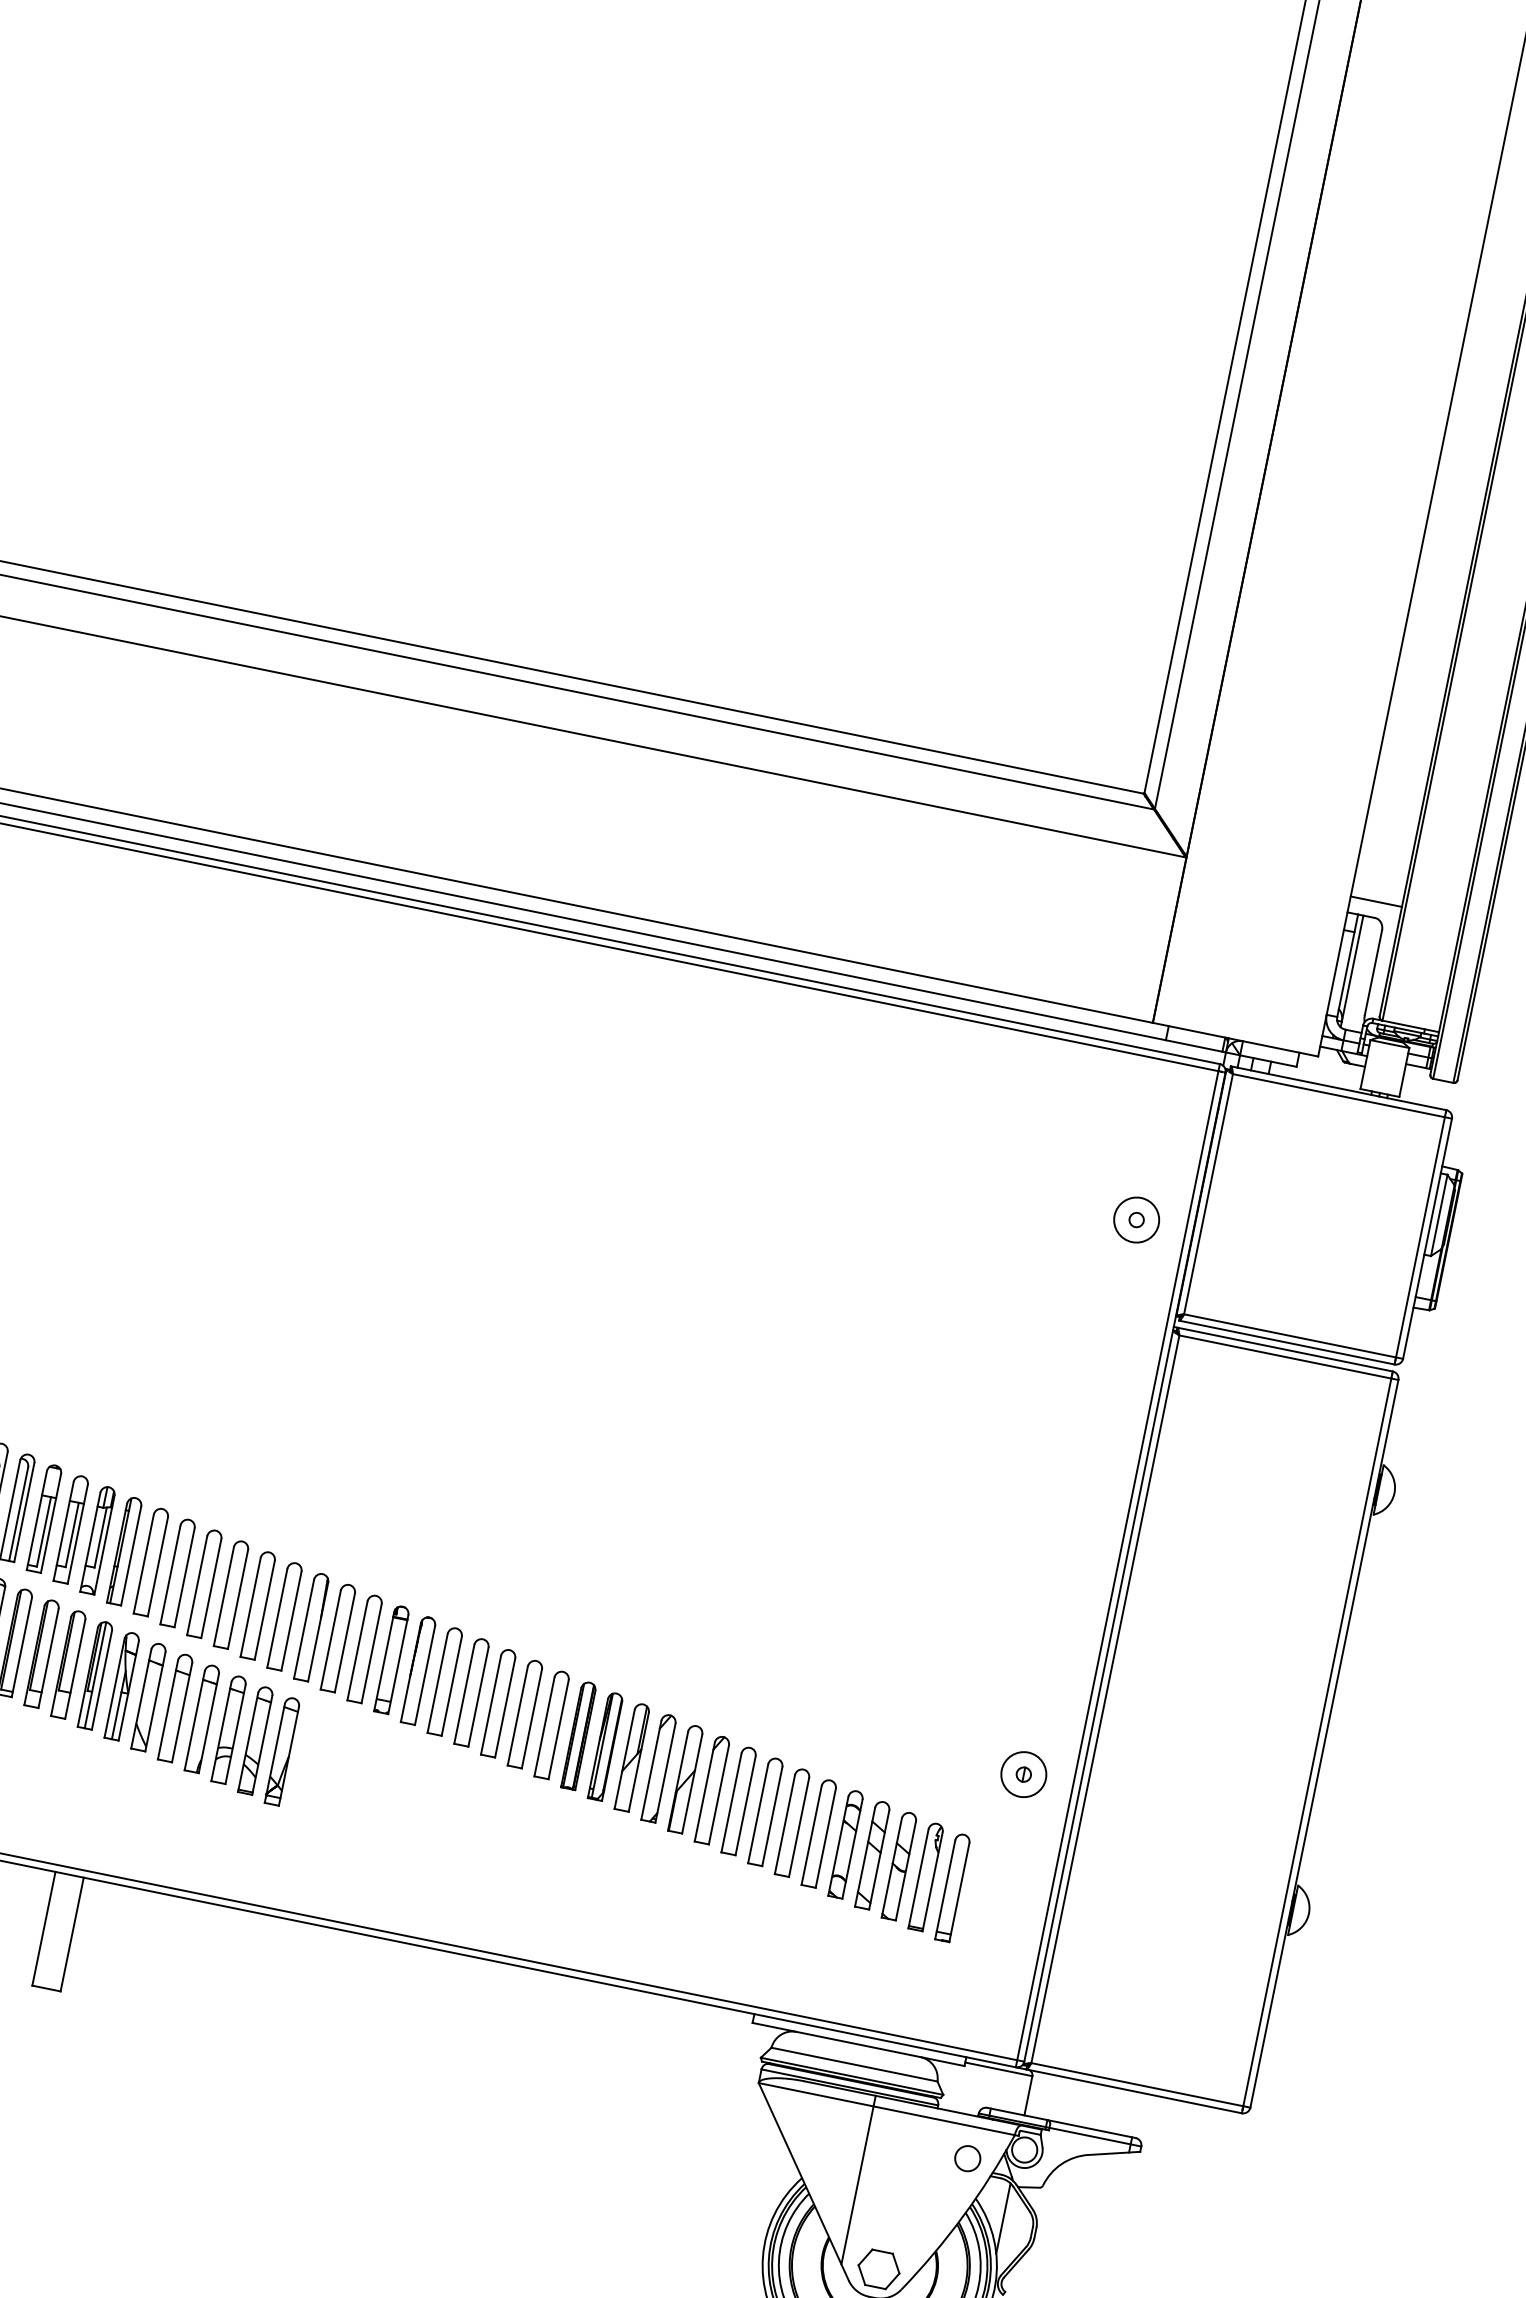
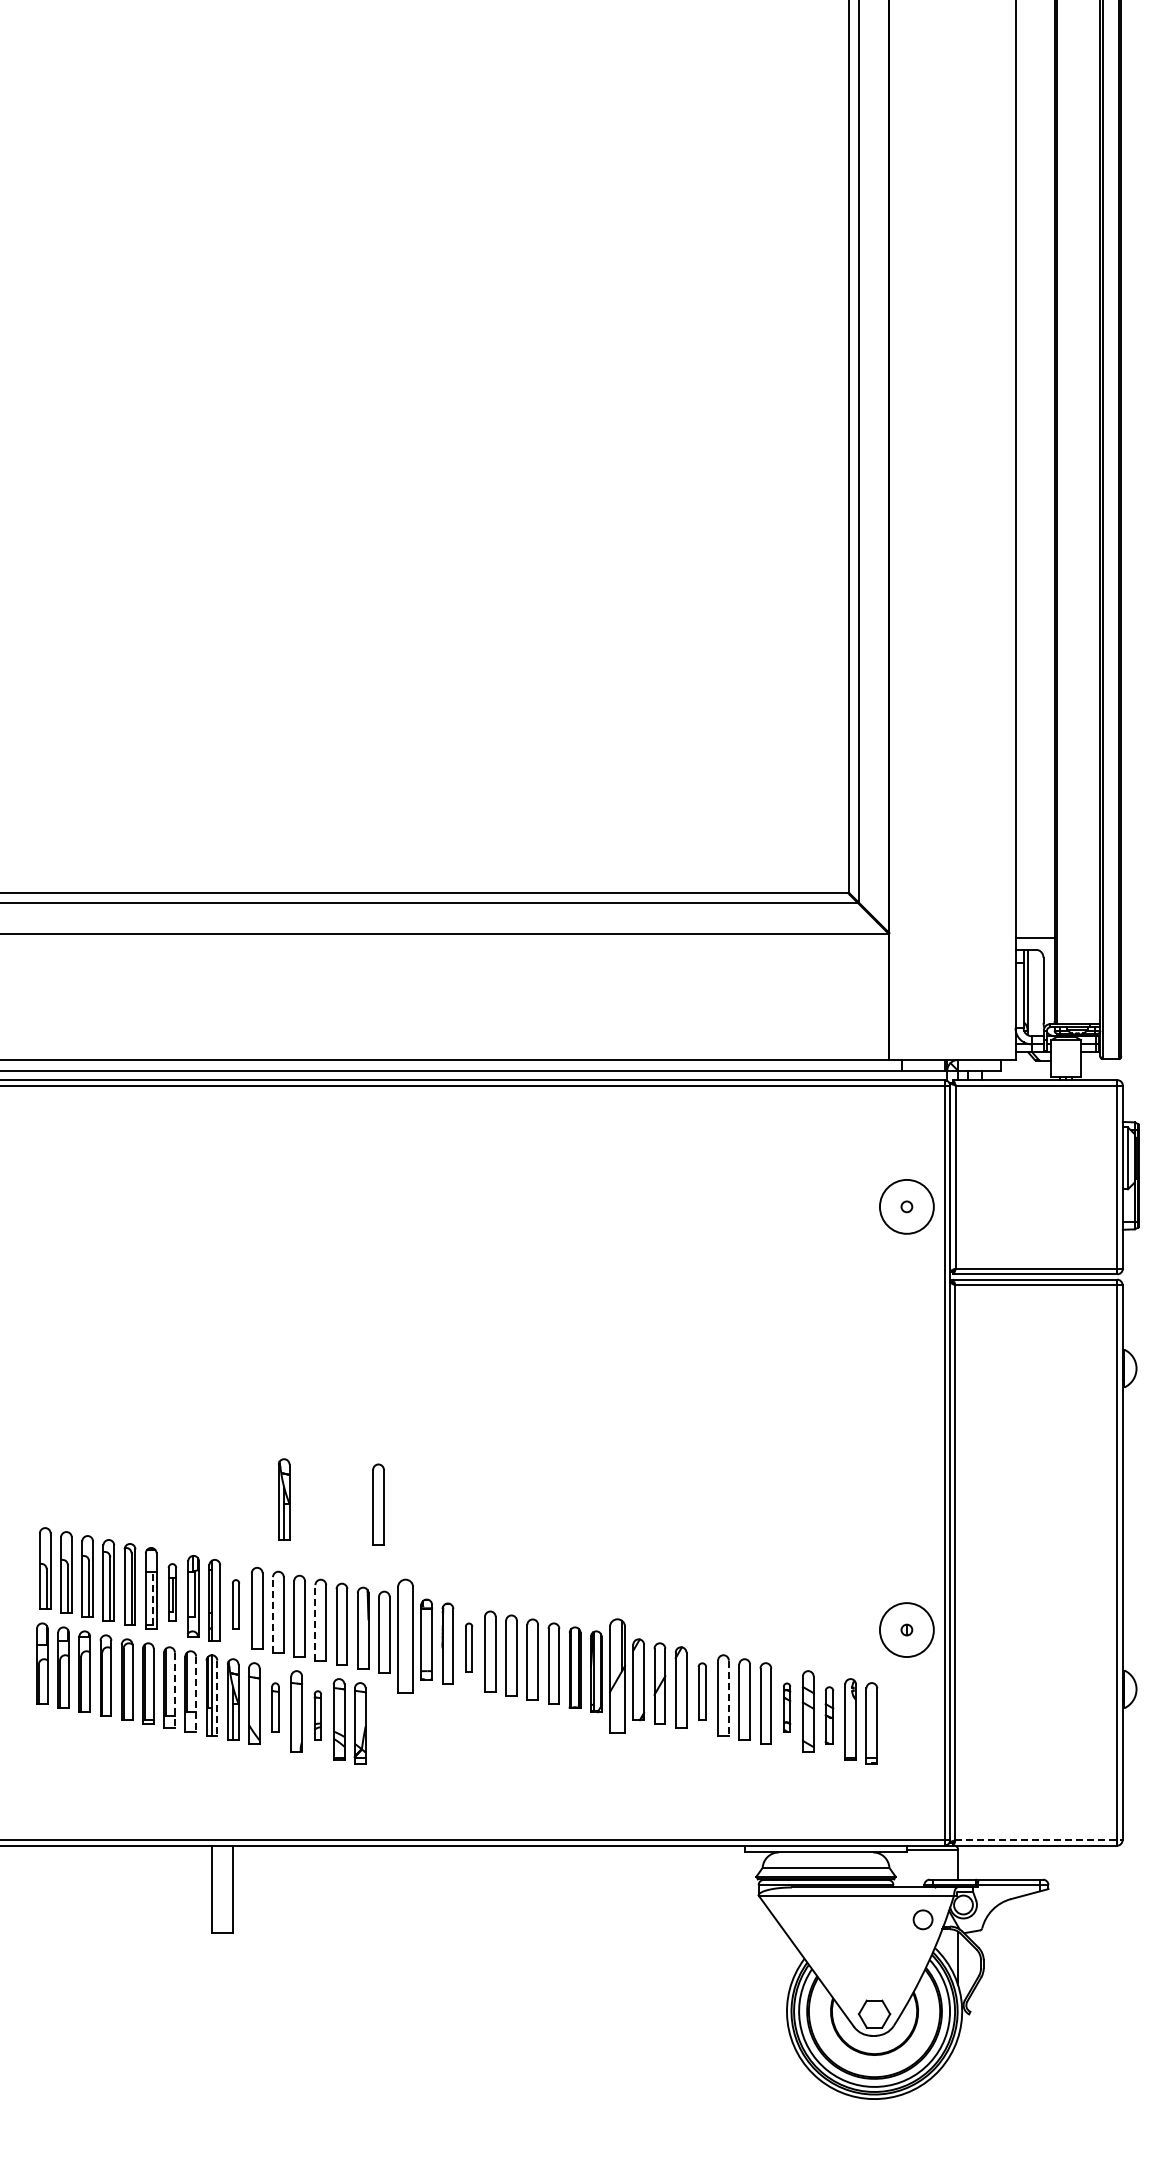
circle: (1136, 1219) -> (906, 1206), size x1.6
part: (243, 1437) -> (284, 1499), added
part: (364, 1469) -> (378, 1504), added
part: (71, 1529) -> (172, 1592), size x0.7
line: (43, 1532) -> (152, 1598), solid -> dashed
part: (150, 1562) -> (235, 1604), size x0.6
line: (197, 1585) -> (273, 1614), solid -> dashed
line: (250, 1607) -> (315, 1622), solid -> dashed
part: (365, 1648) -> (405, 1635), size x1.4
line: (47, 1658) -> (174, 1690), solid -> dashed
line: (75, 1669) -> (196, 1694), solid -> dashed
line: (102, 1680) -> (217, 1698), solid -> dashed
part: (444, 1680) -> (468, 1647), size x0.6
part: (175, 1707) -> (275, 1707), size x0.6
part: (228, 1729) -> (317, 1715), size x0.6
part: (632, 1757) -> (617, 1675), size x1.4
circle: (1023, 1773) -> (906, 1629), size x1.6
part: (739, 1800) -> (702, 1691), size x0.7
line: (771, 1816) -> (728, 1698), solid -> dashed
part: (845, 1844) -> (786, 1707), size x0.6
part: (899, 1865) -> (829, 1715), size x0.7
line: (1140, 2085) -> (1038, 1840), solid -> dashed
line: (858, 2179) -> (846, 1951), removed

